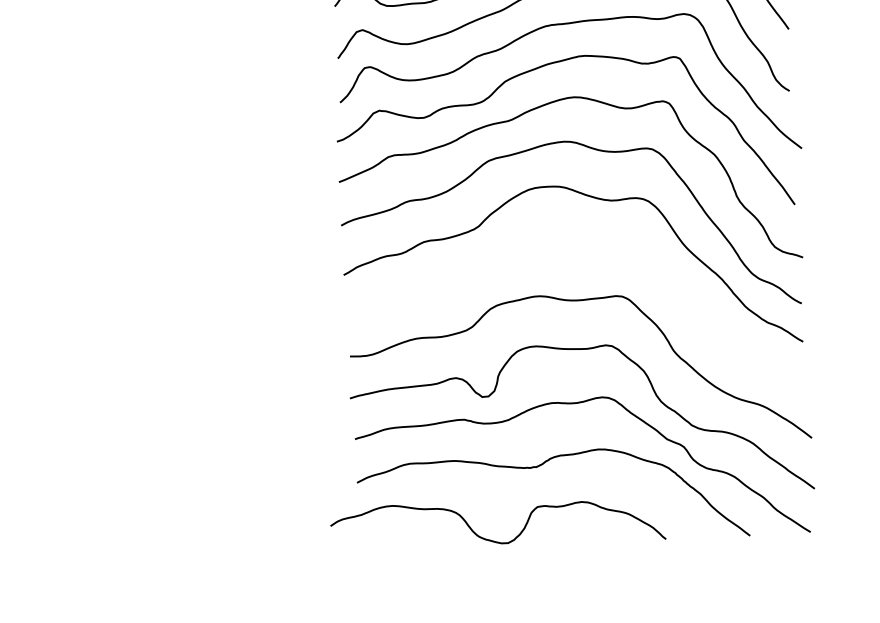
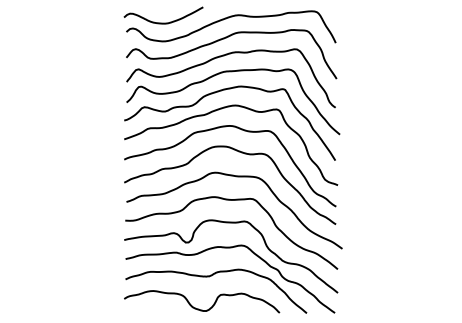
curve: (584, 251) -> (236, 177), added
curve: (499, 540) -> (202, 309), moved

